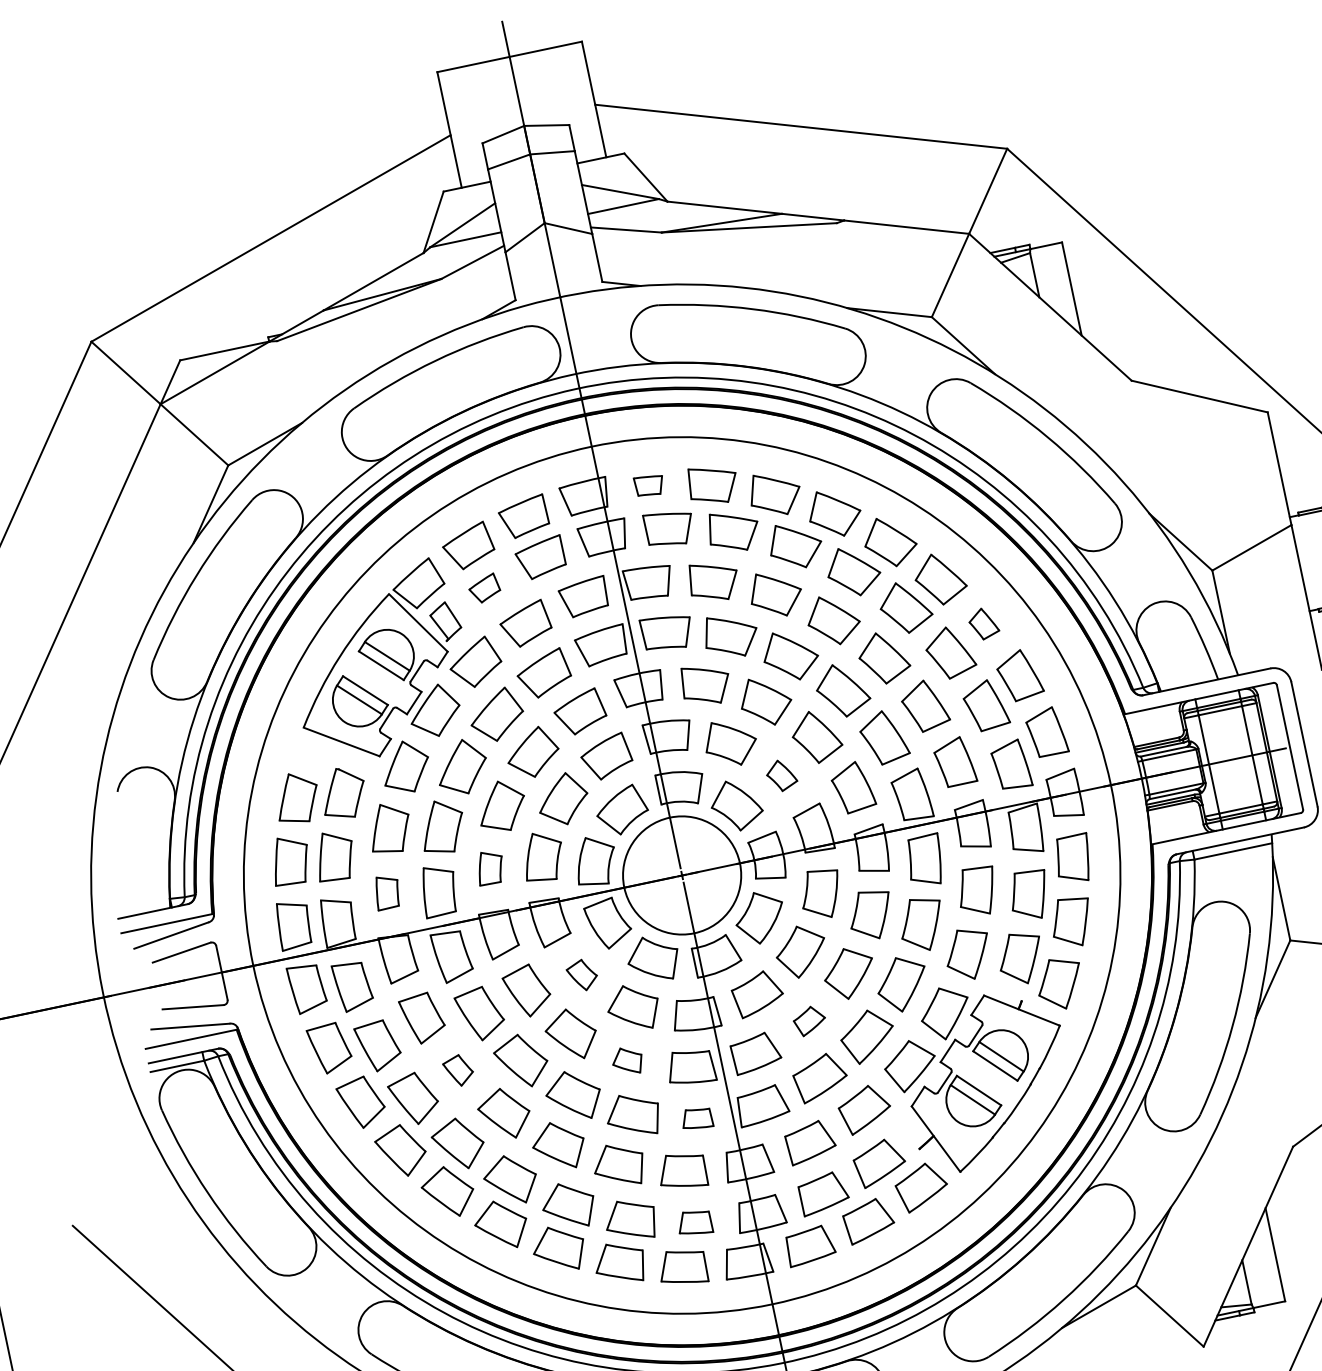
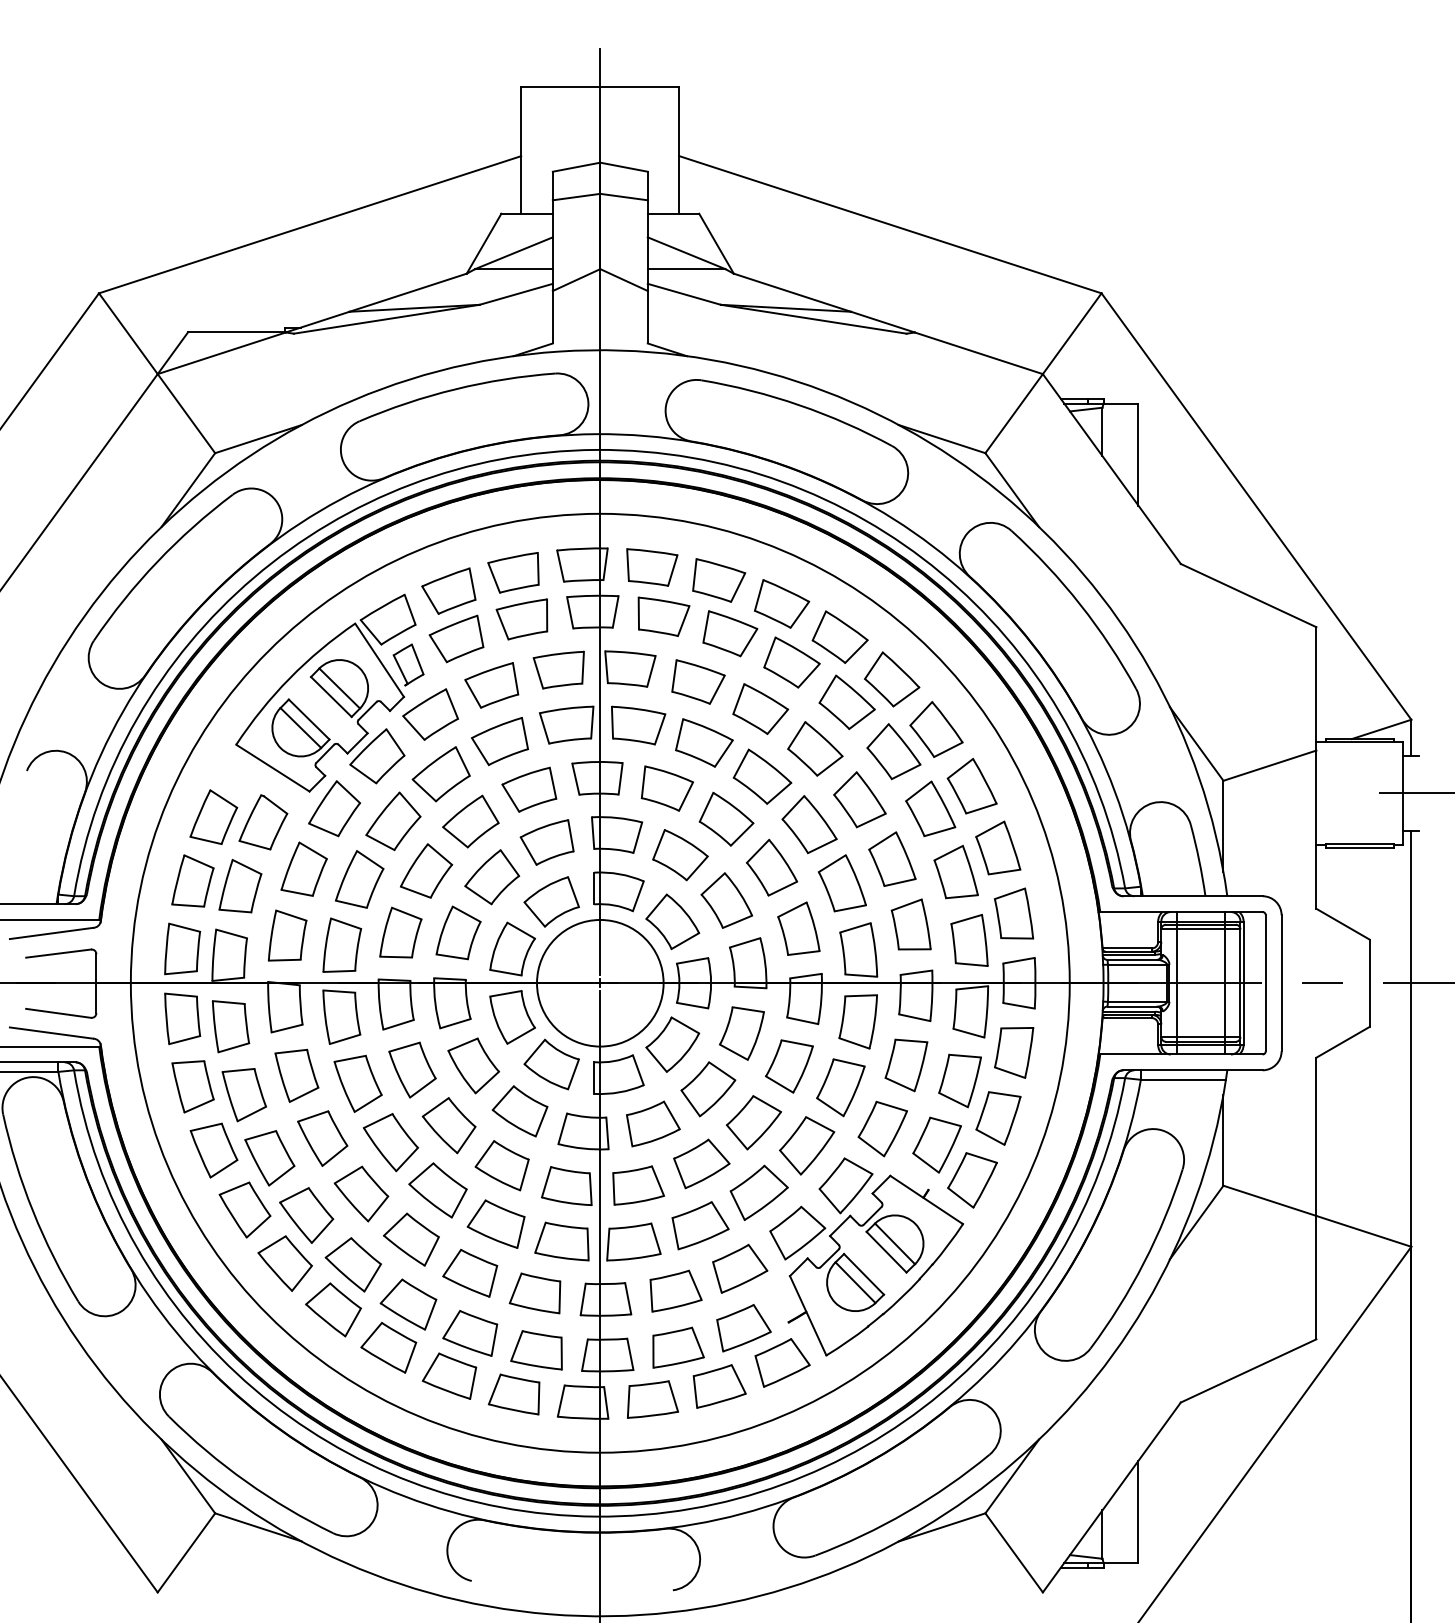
part: (649, 485) -> (652, 567), size x1.67
part: (484, 588) -> (456, 638), size x1.67
part: (983, 623) -> (971, 785), size x1.67
part: (781, 775) -> (726, 900), size x1.67
part: (489, 867) -> (400, 932), size x1.43
part: (387, 892) -> (287, 935), size x1.43
part: (582, 975) -> (473, 1065), size x1.67
part: (809, 1020) -> (701, 1163), size x1.67
part: (626, 1060) -> (501, 1165), size x1.67
part: (458, 1070) -> (322, 1138), size x1.67
part: (696, 1118) -> (561, 1241), size x1.67
part: (694, 1223) -> (536, 1350), size x1.43

